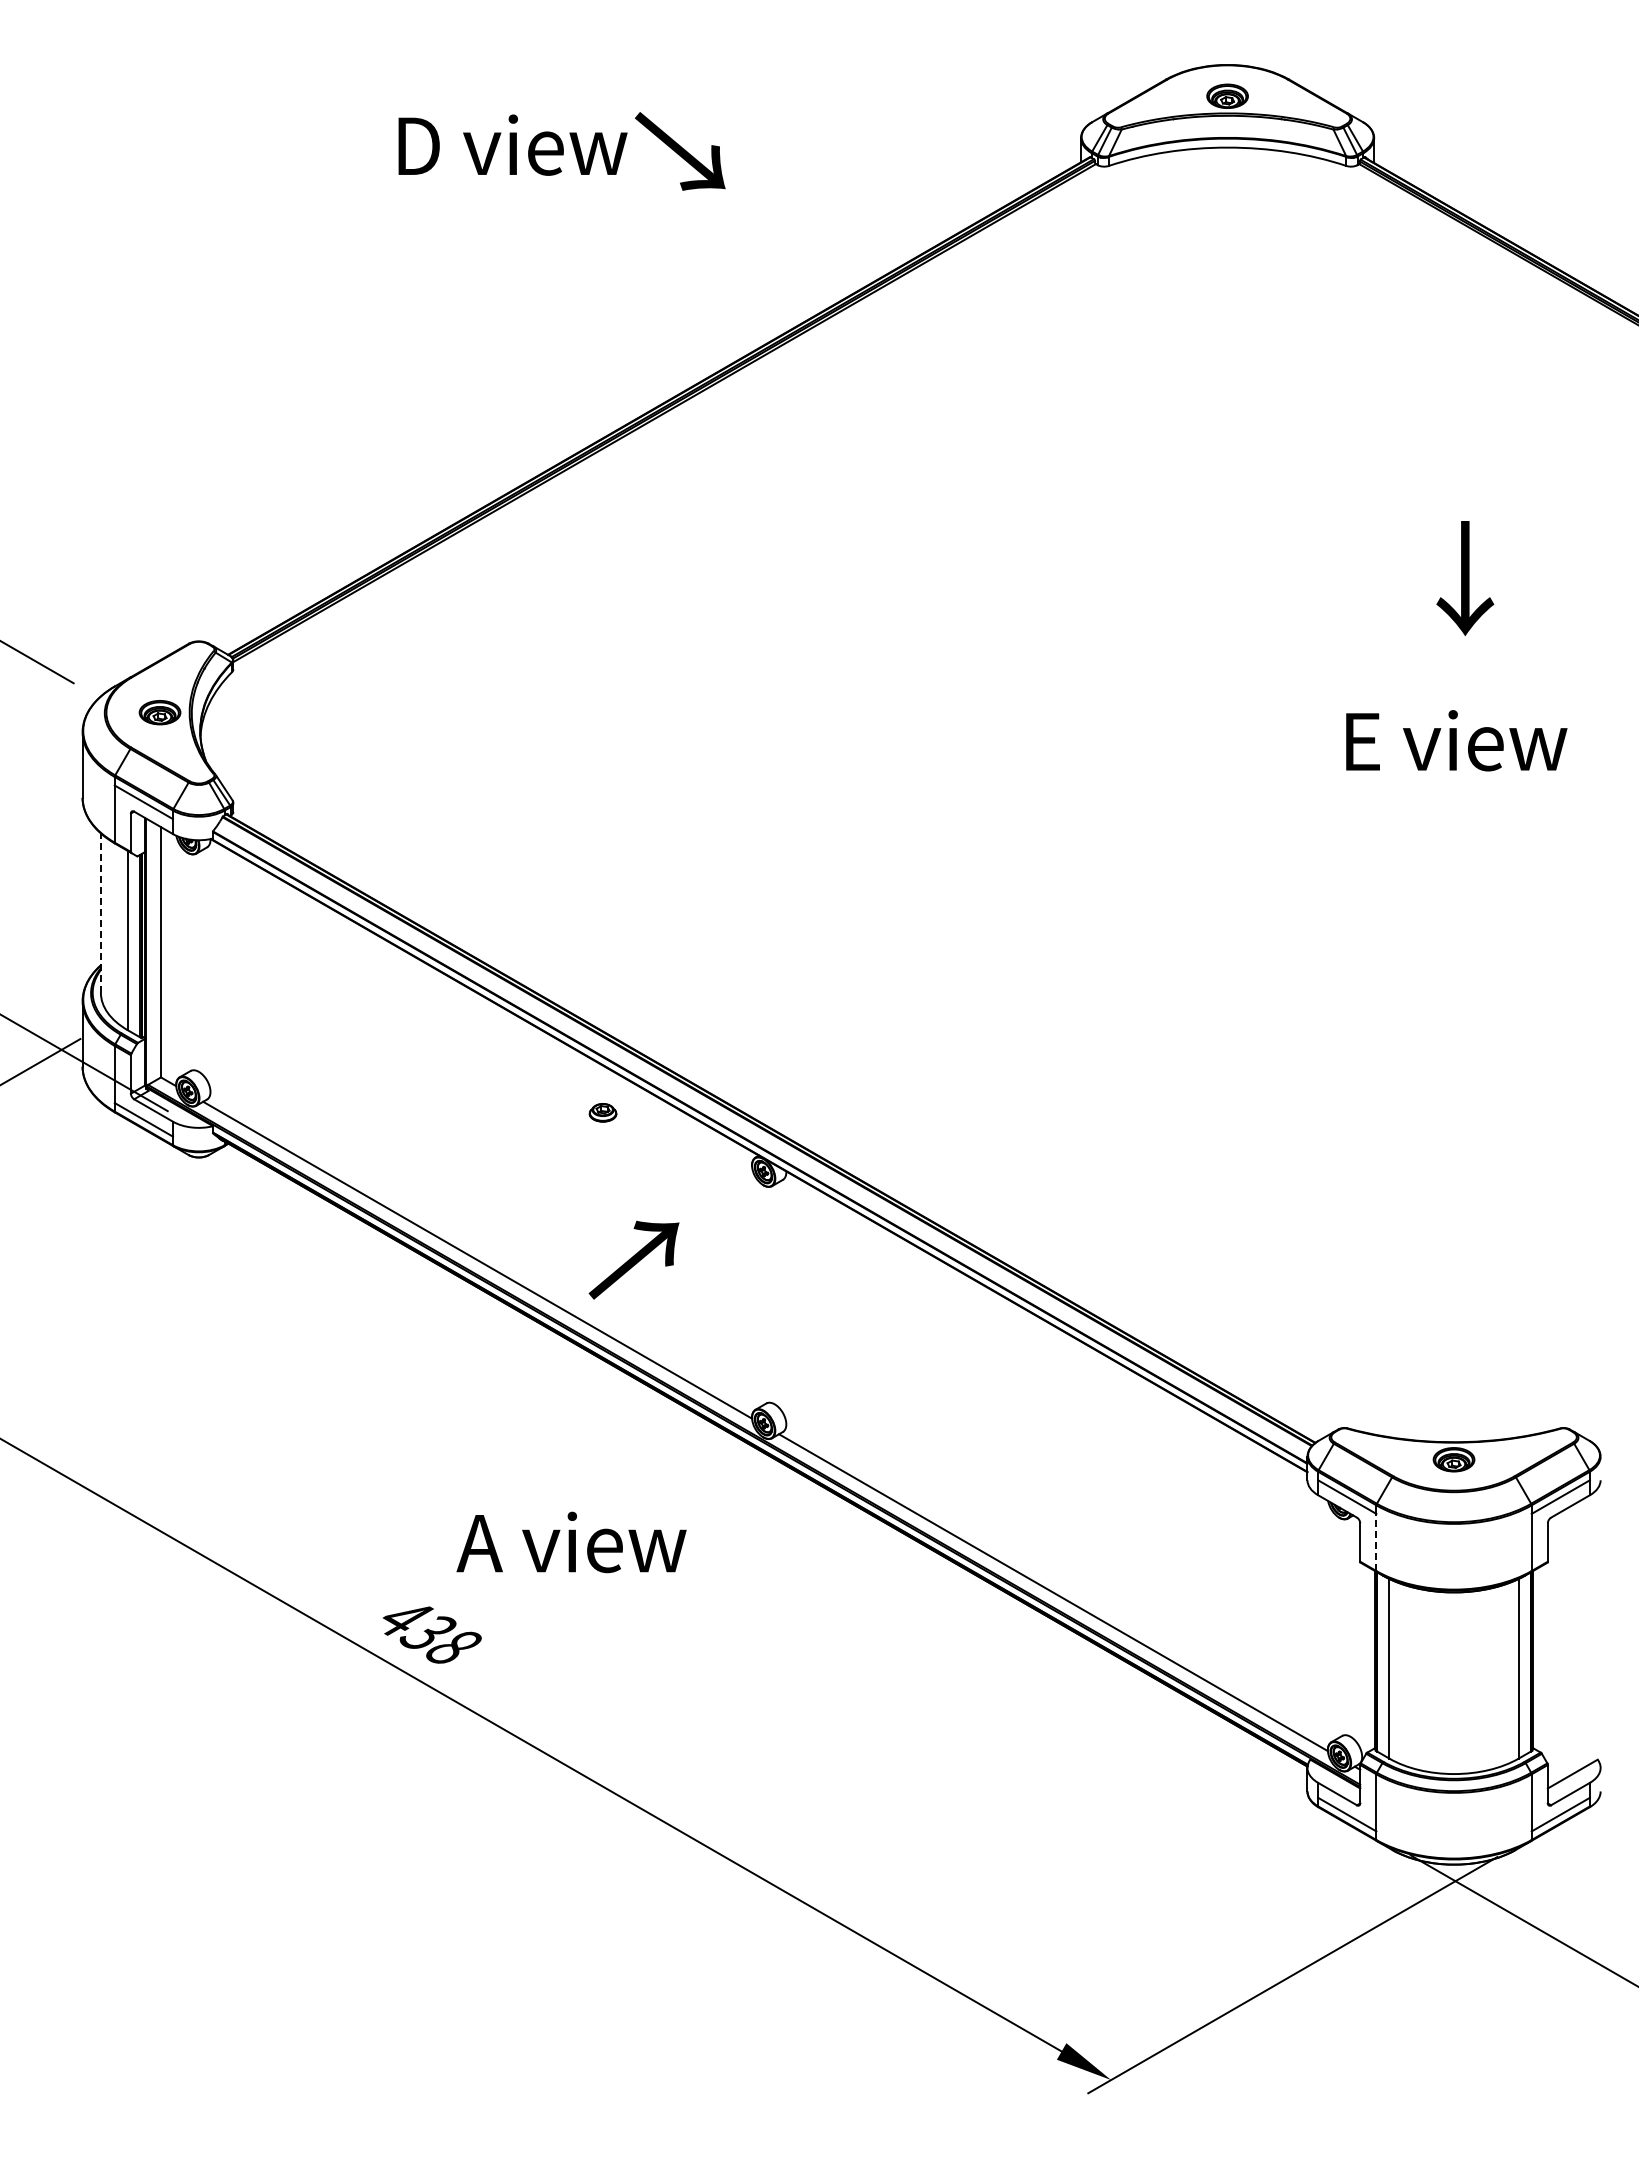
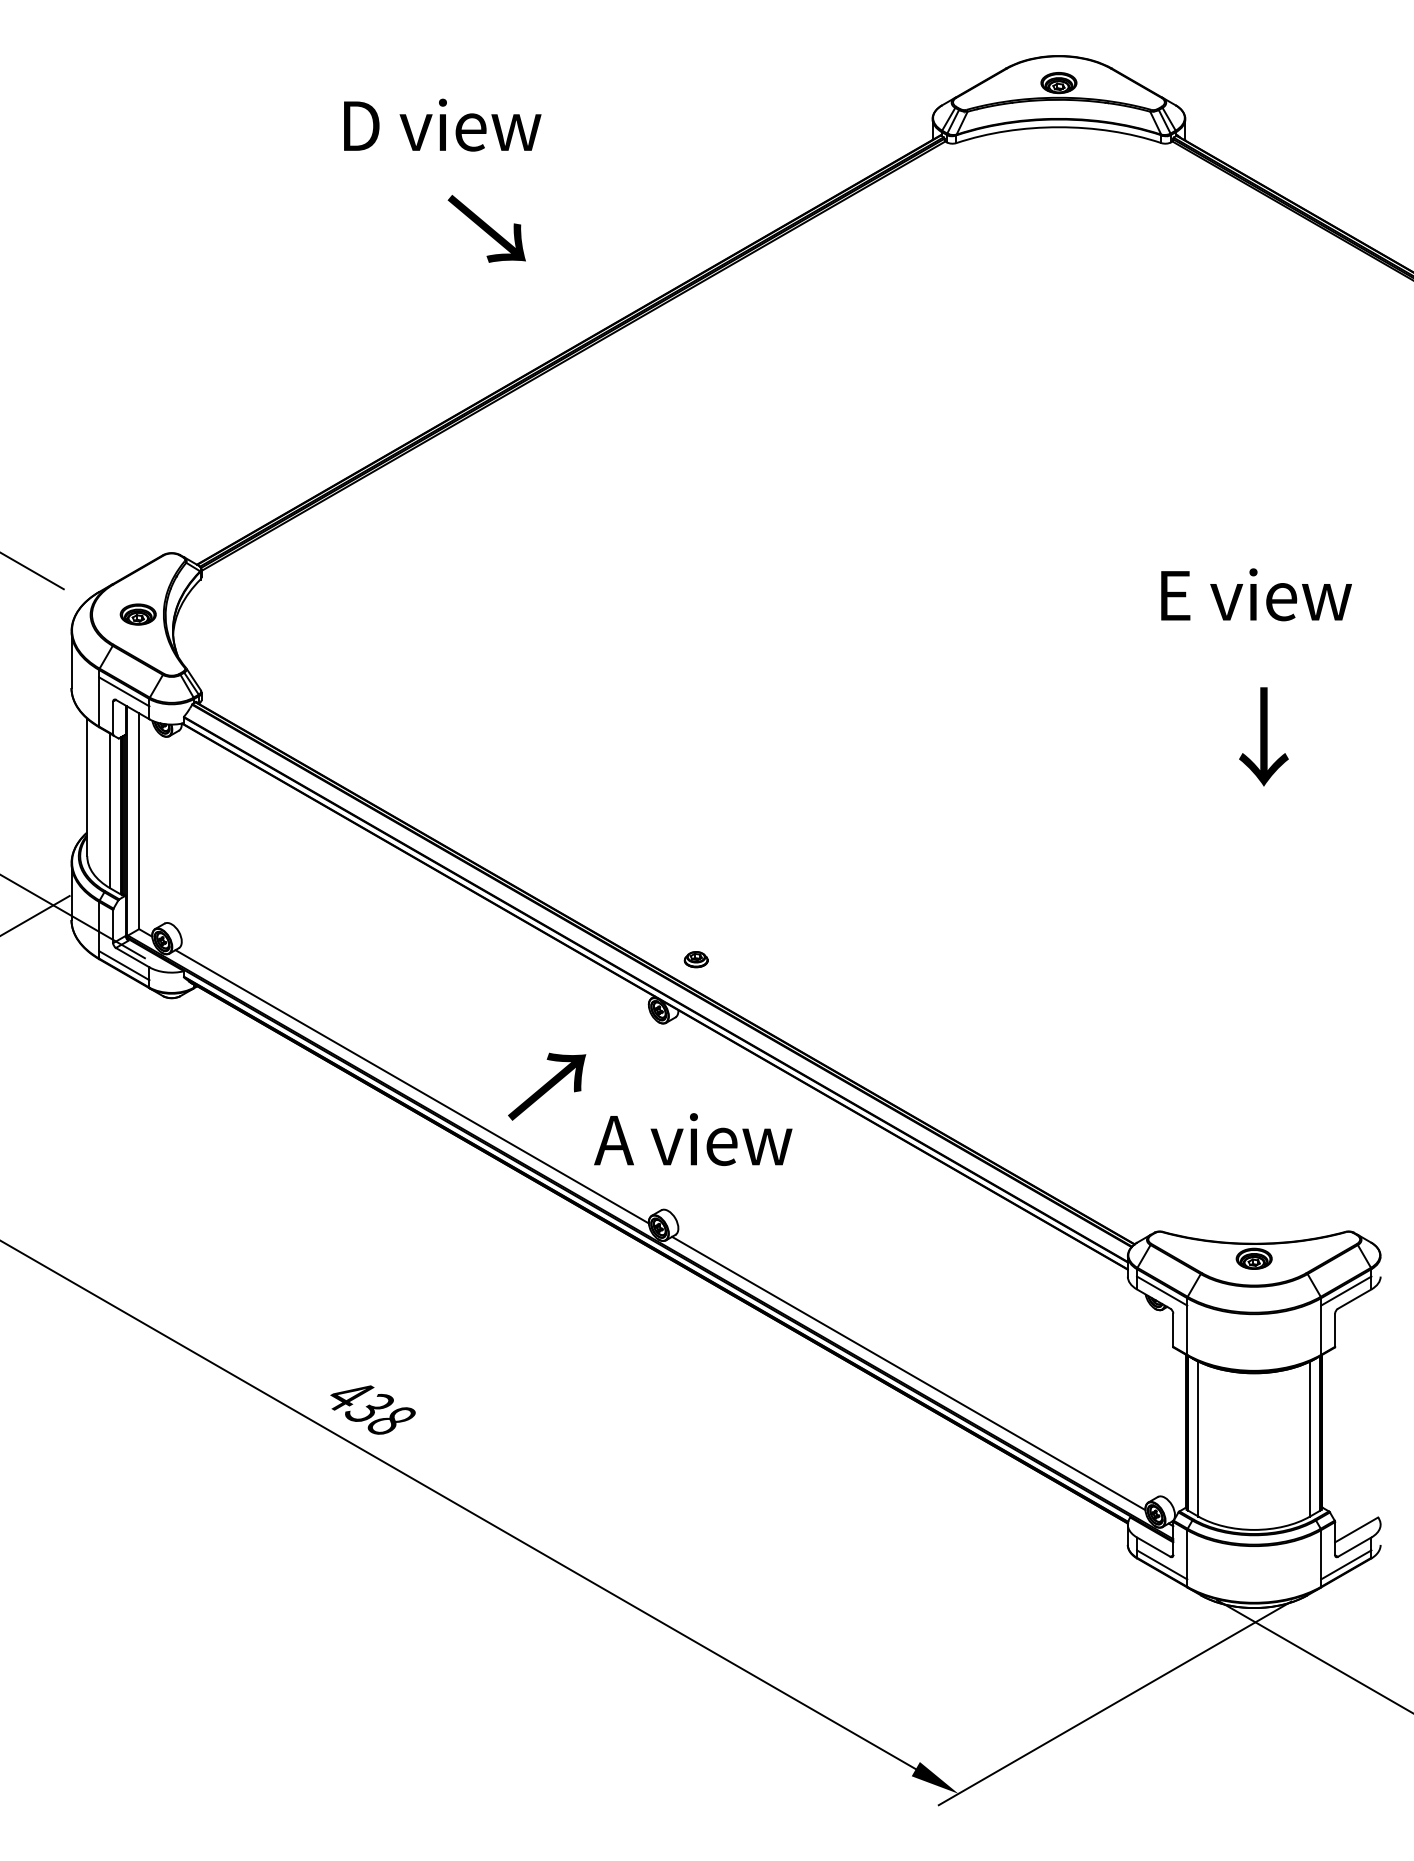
text: (680, 151) -> (487, 228), moved
text: (1465, 578) -> (1264, 736), moved
text: (1456, 740) -> (1256, 594), moved
line: (100, 913) -> (86, 787), dashed -> solid
part: (602, 1112) -> (695, 959), moved
text: (571, 1542) -> (693, 1139), moved
line: (1376, 1542) -> (1187, 1330), dashed -> solid

